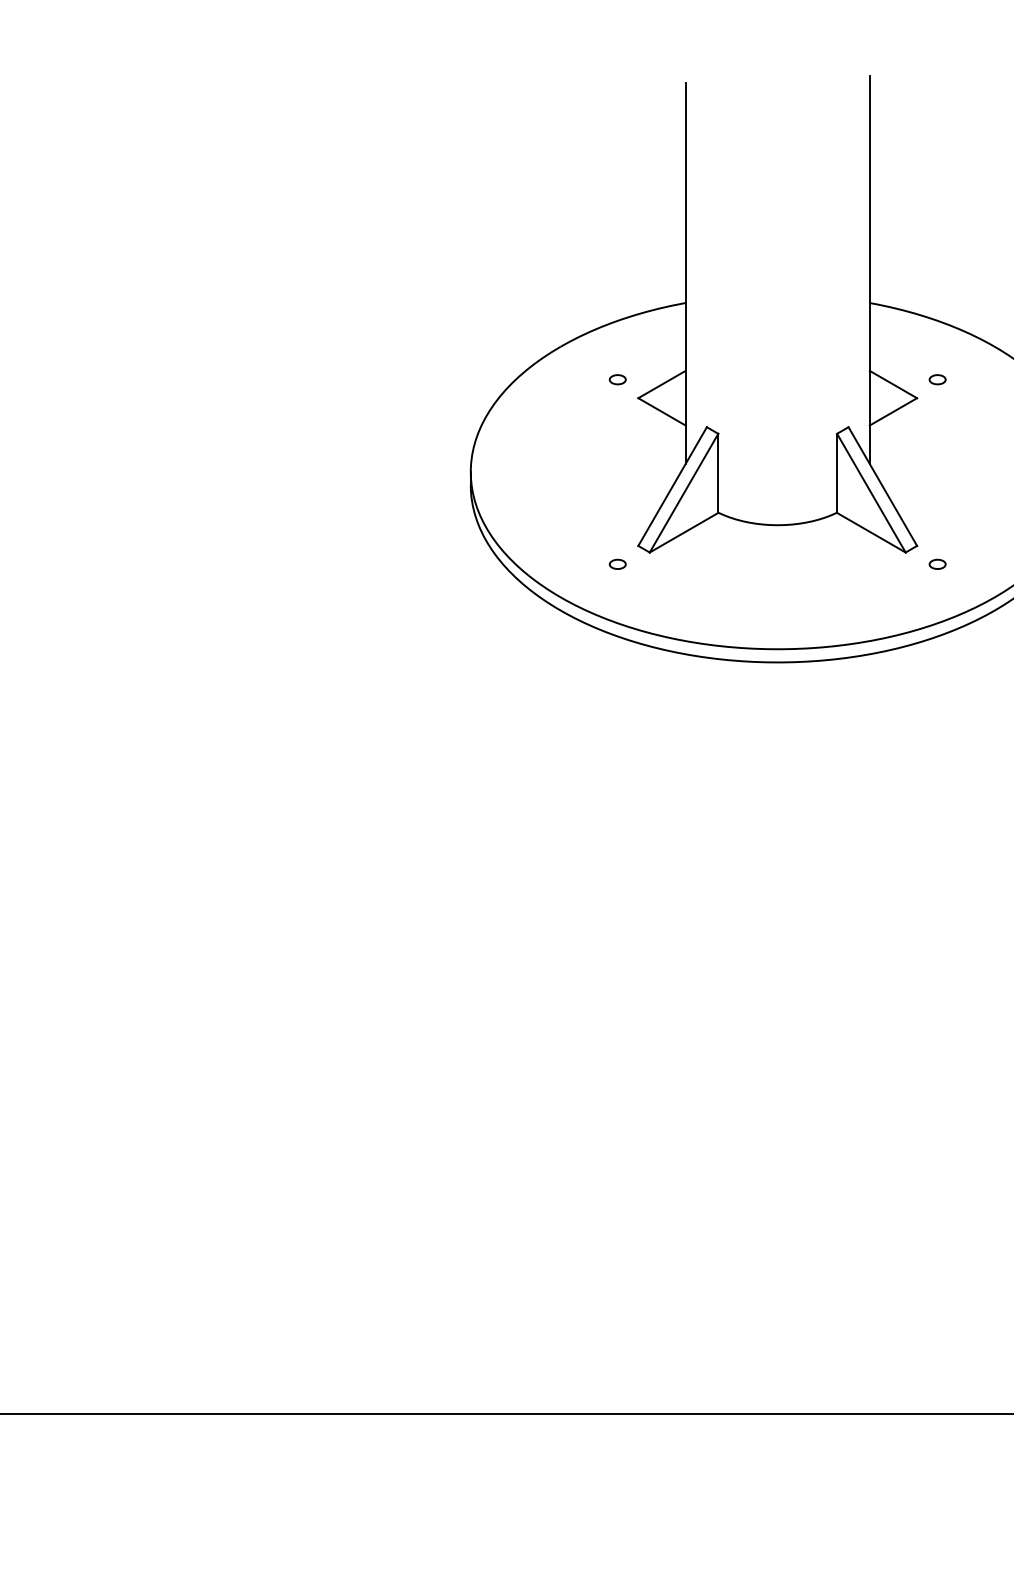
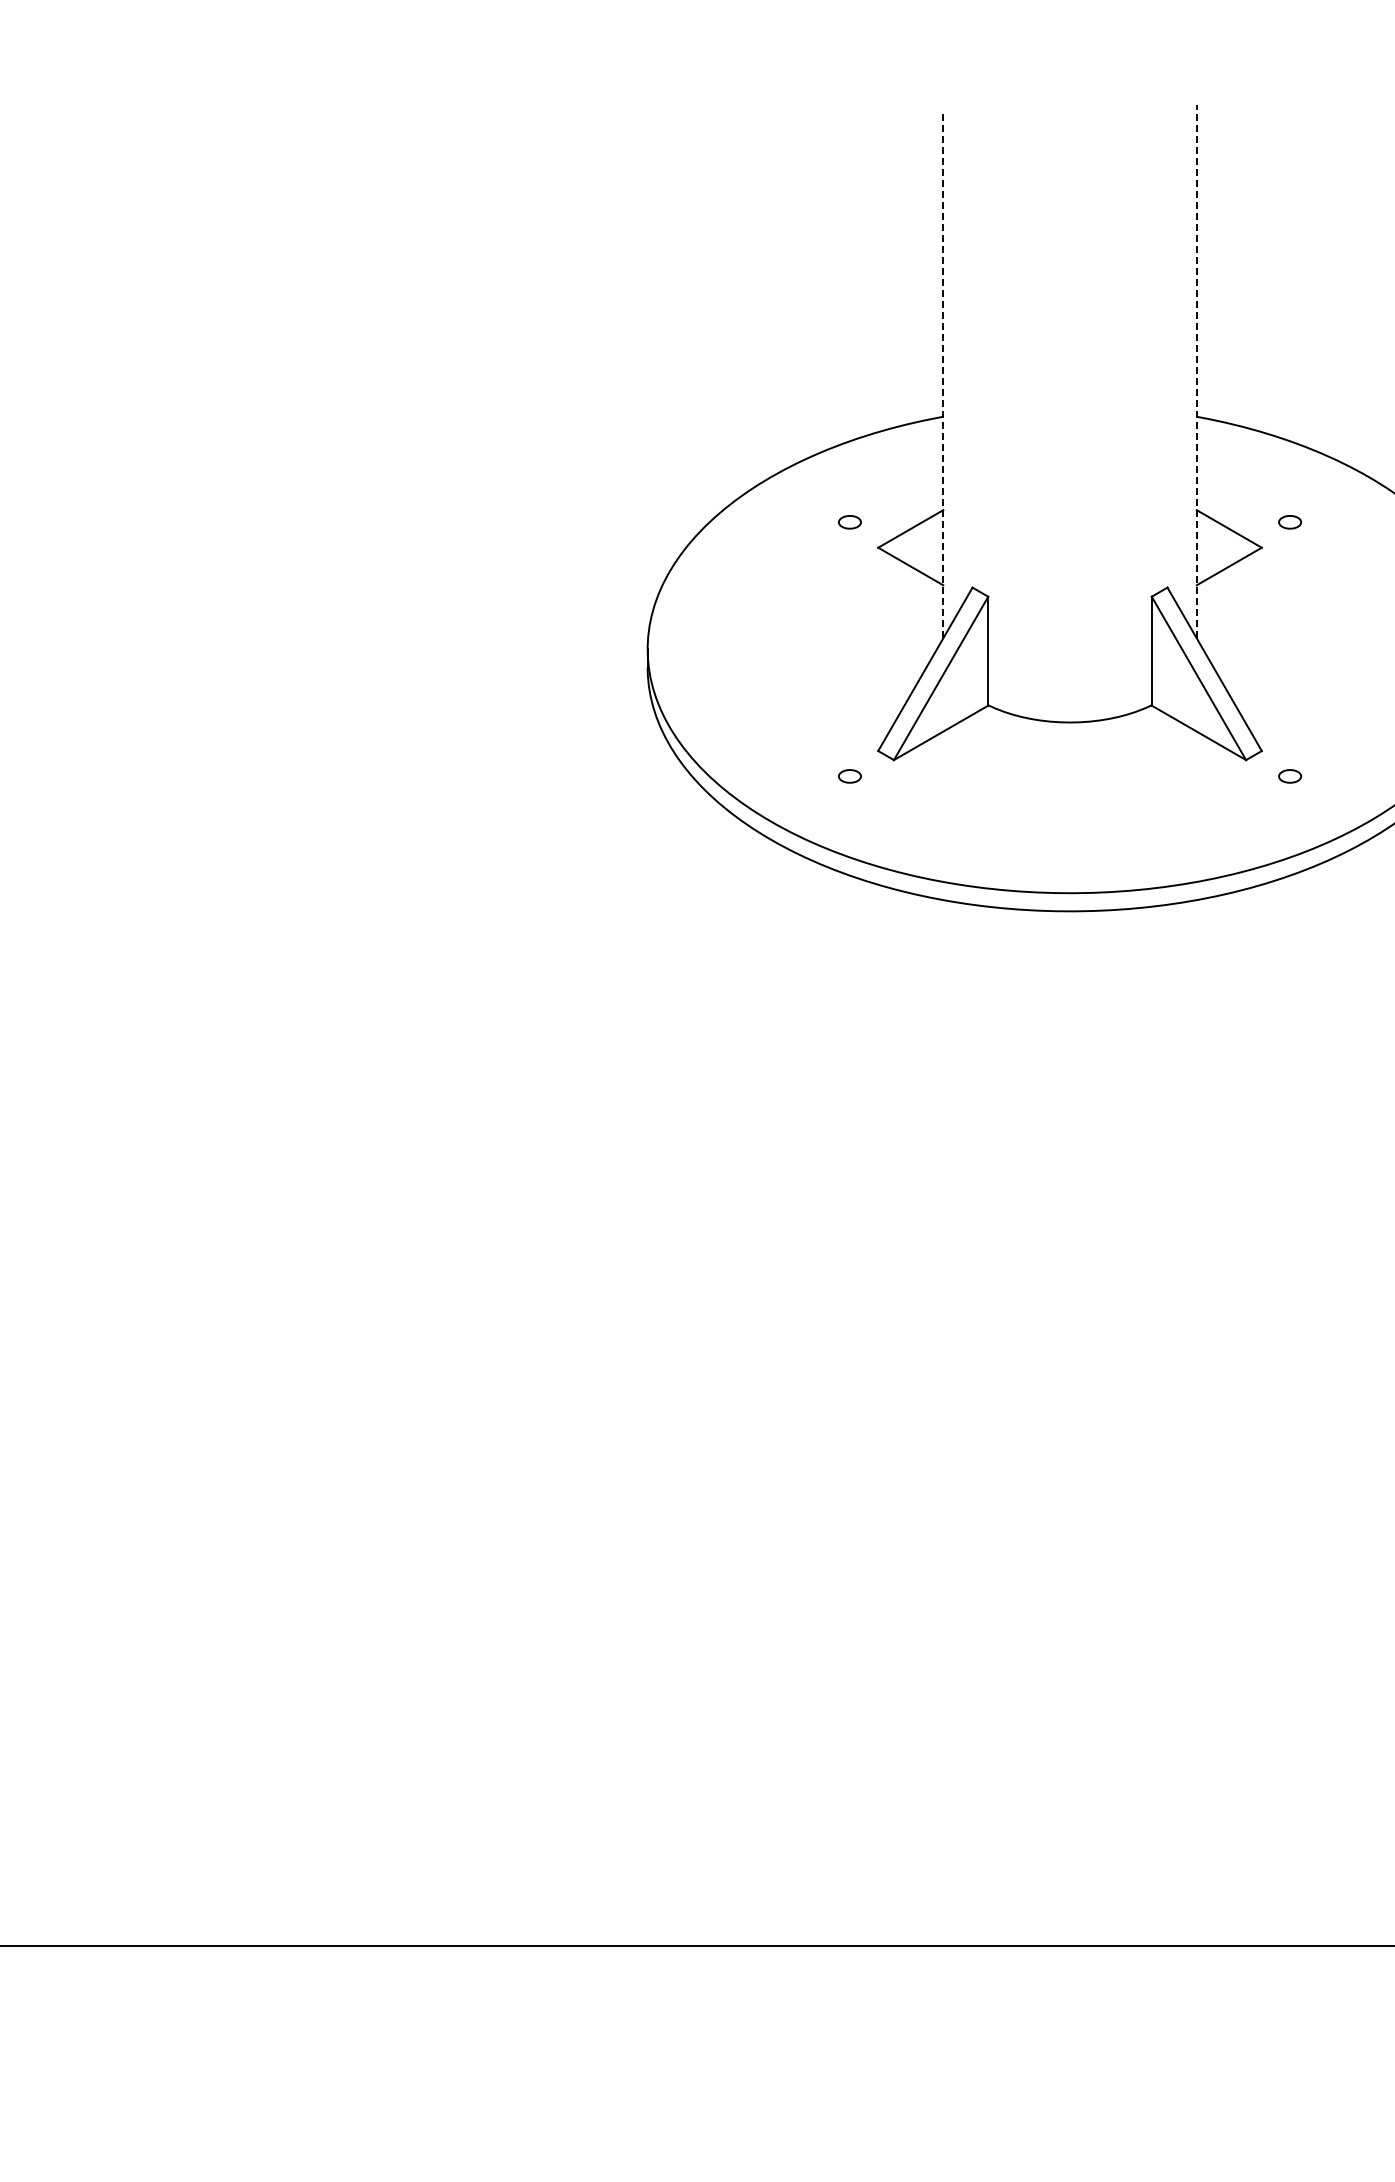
line: (869, 270) -> (1196, 371), solid -> dashed
line: (685, 273) -> (943, 376), solid -> dashed

